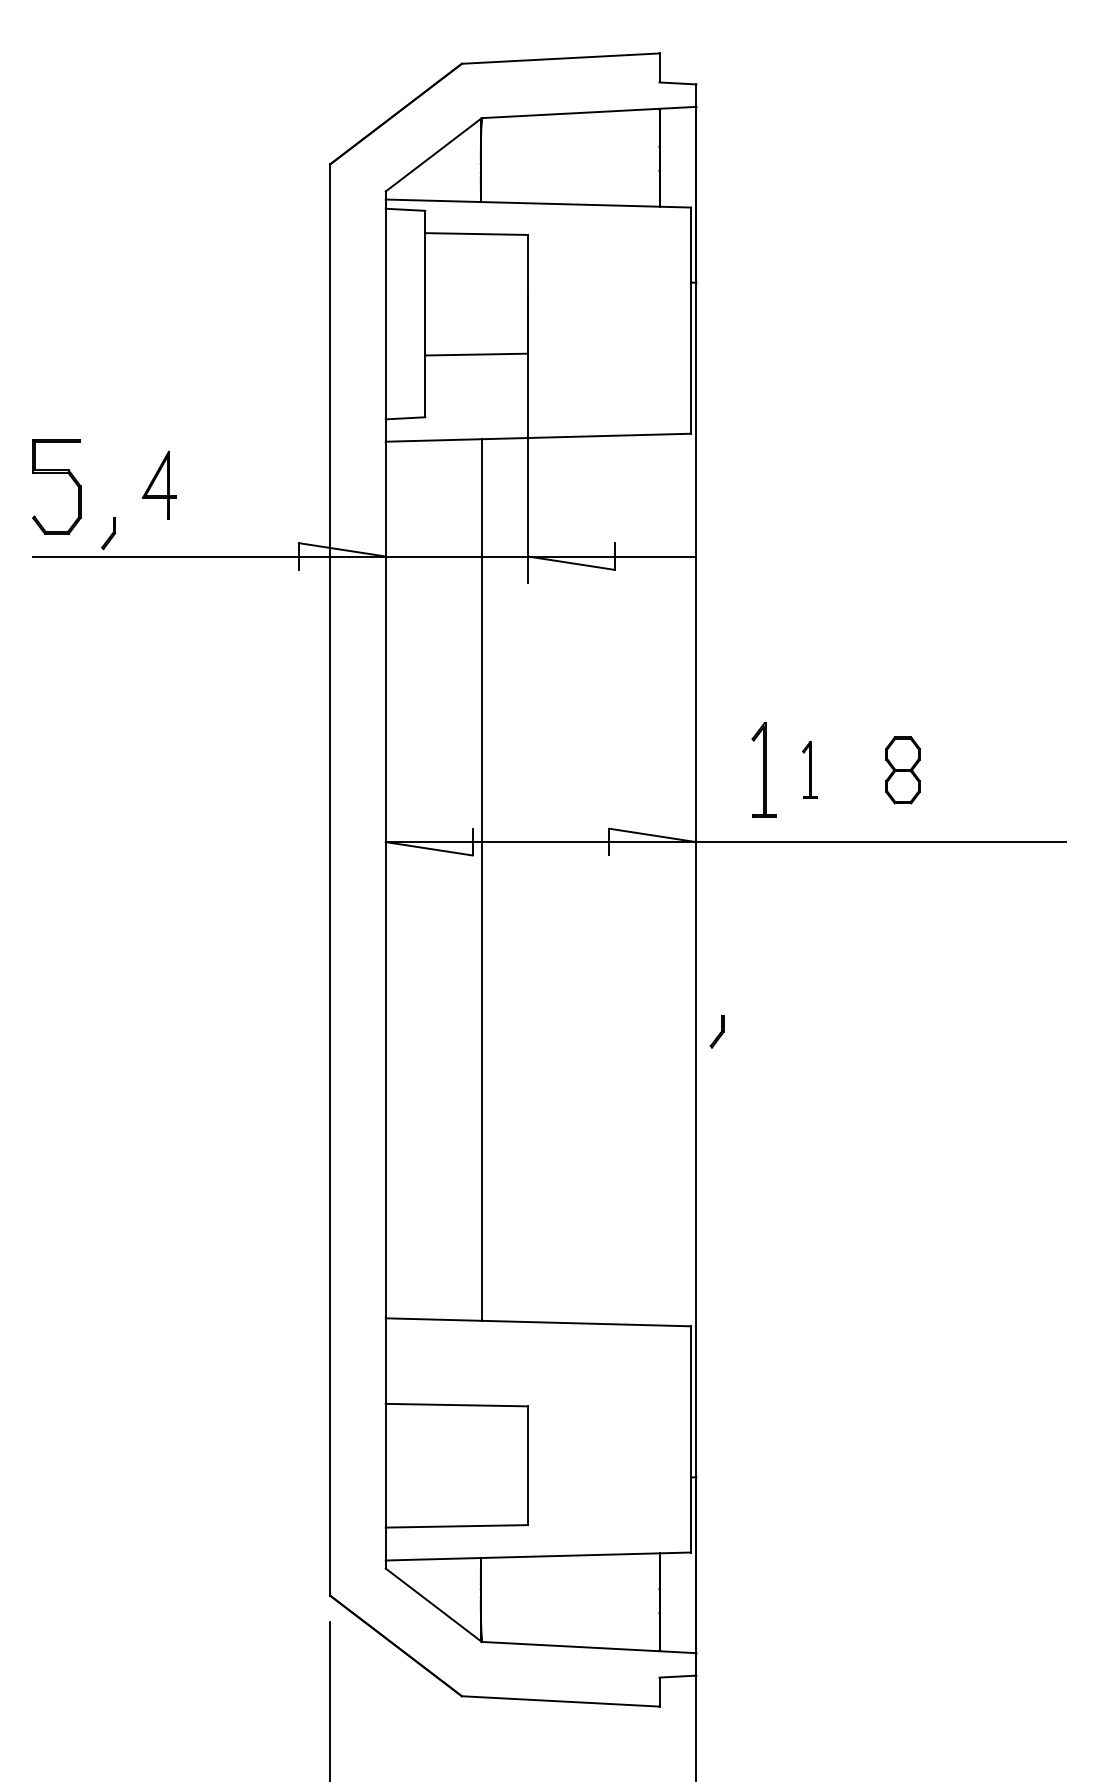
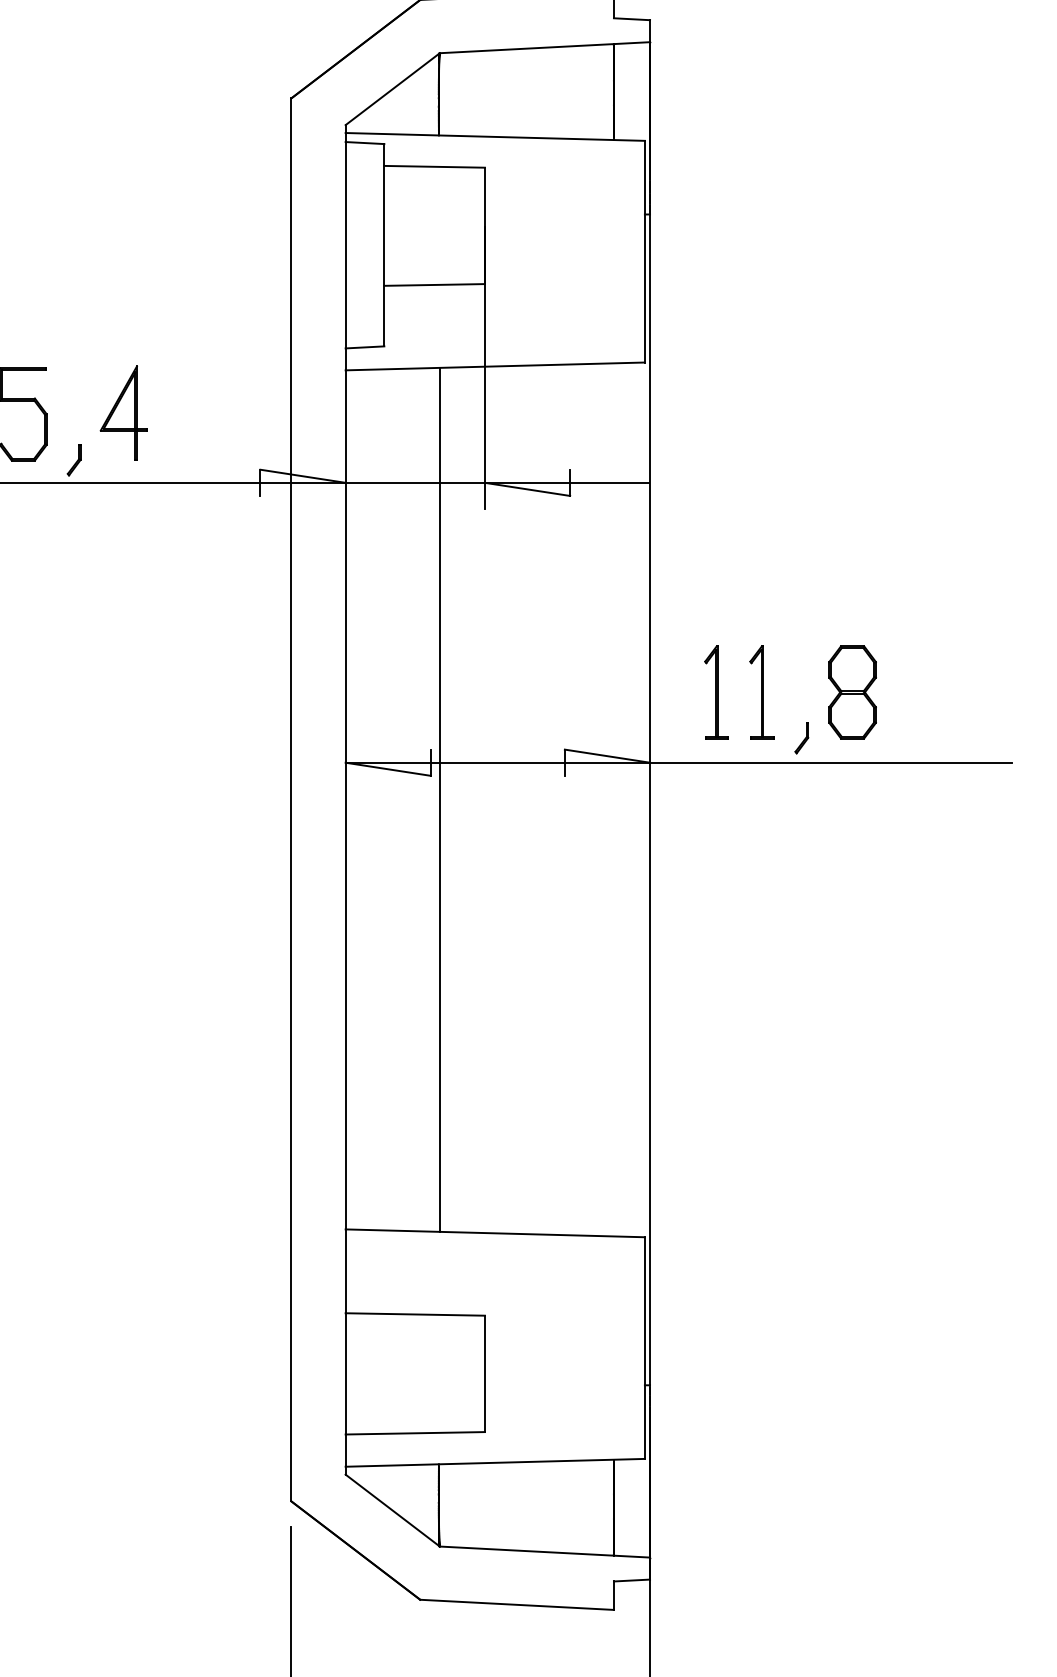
part: (159, 484) -> (123, 412), size x1.43
part: (809, 769) -> (760, 691), size x1.67
part: (902, 770) -> (852, 692), size x1.43
part: (716, 1031) -> (801, 737), moved

